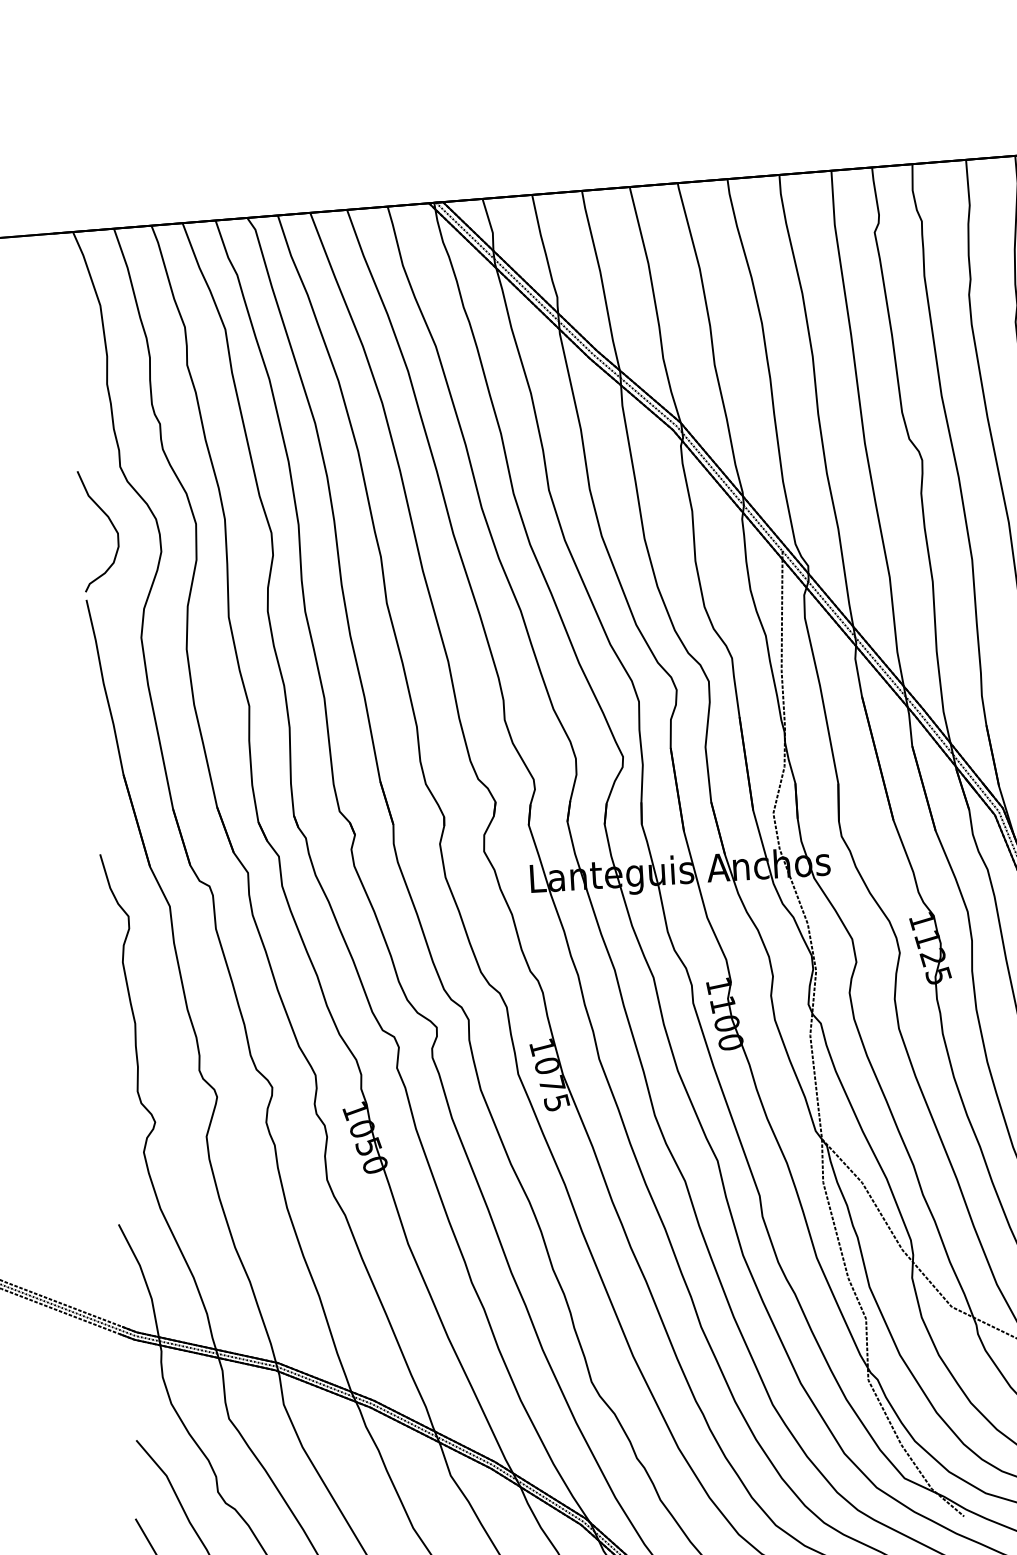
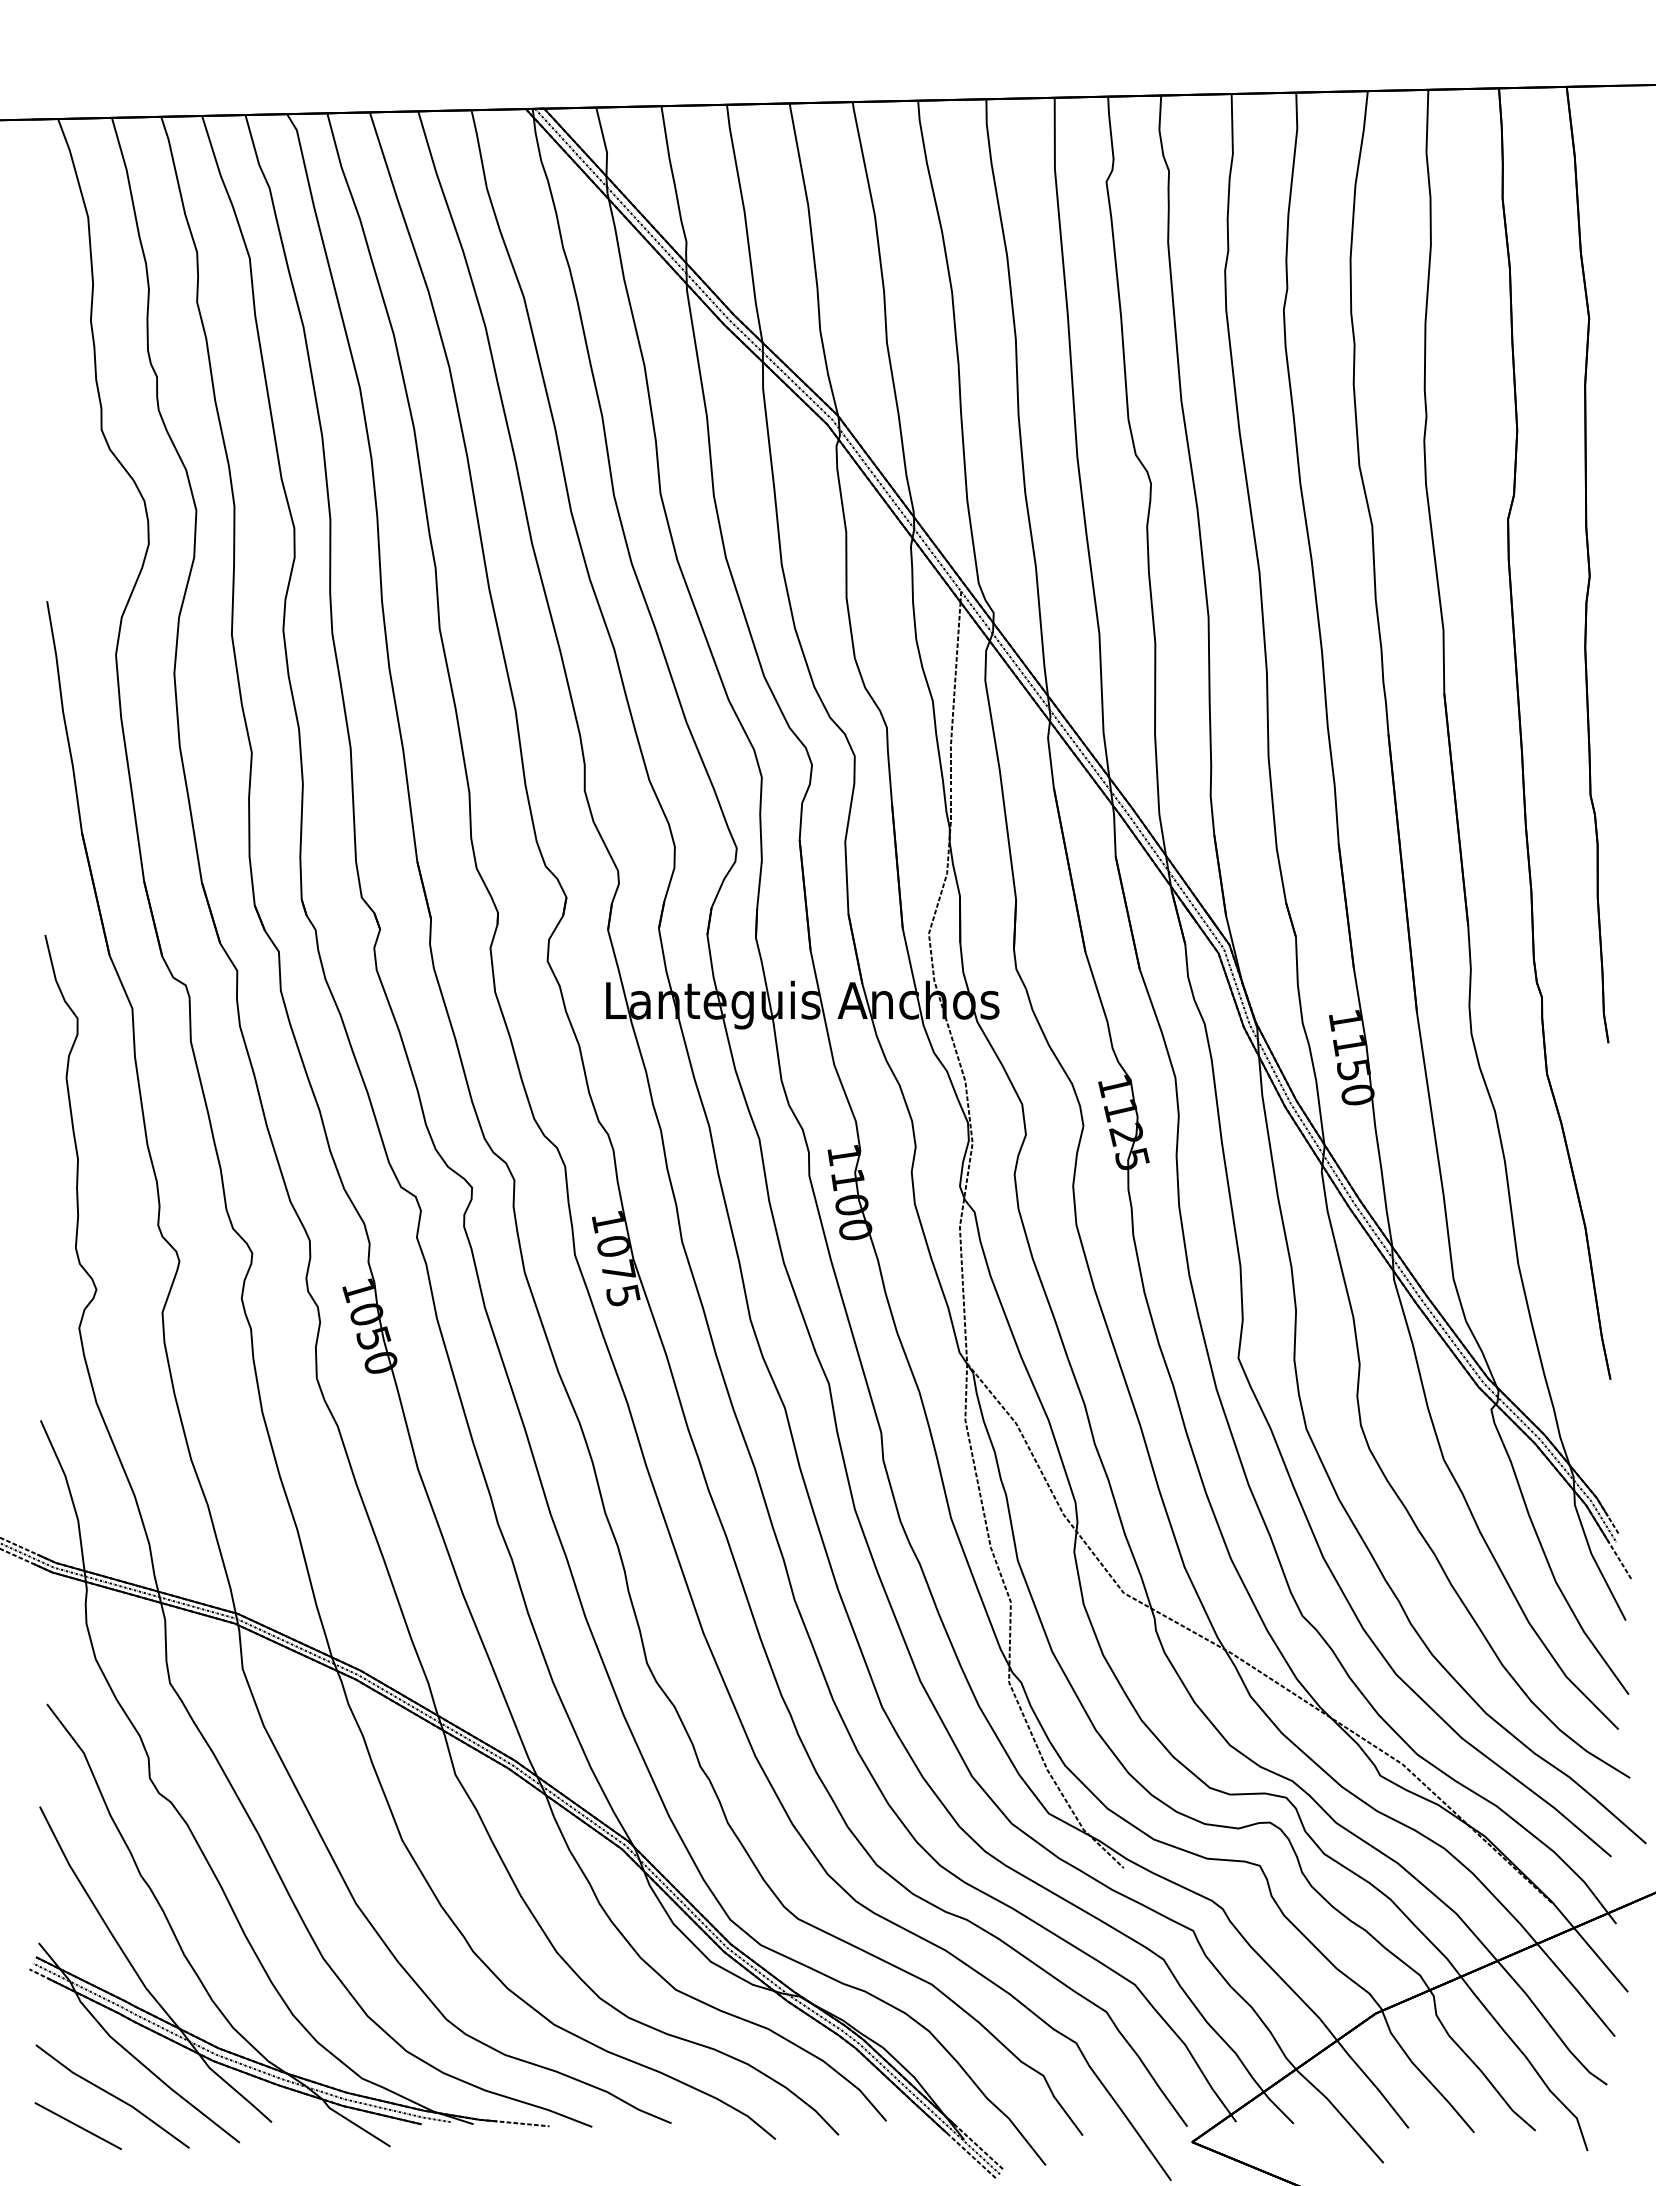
curve: (111, 523) -> (85, 503), removed

